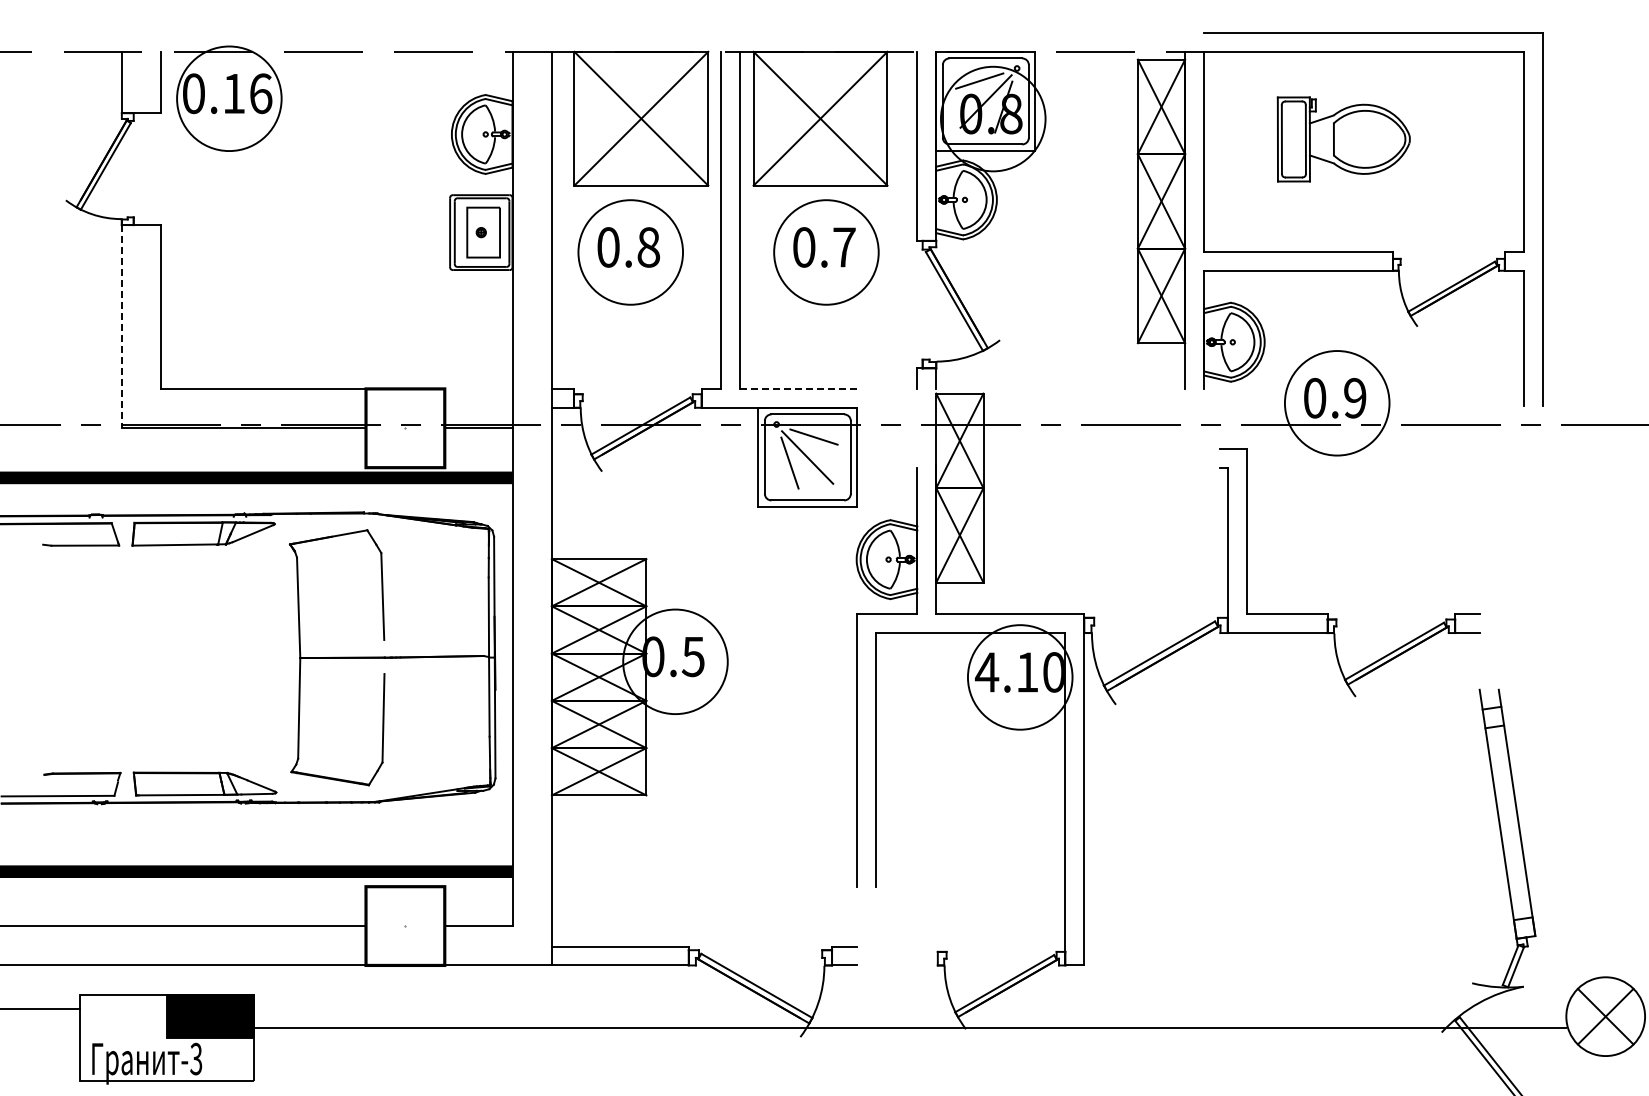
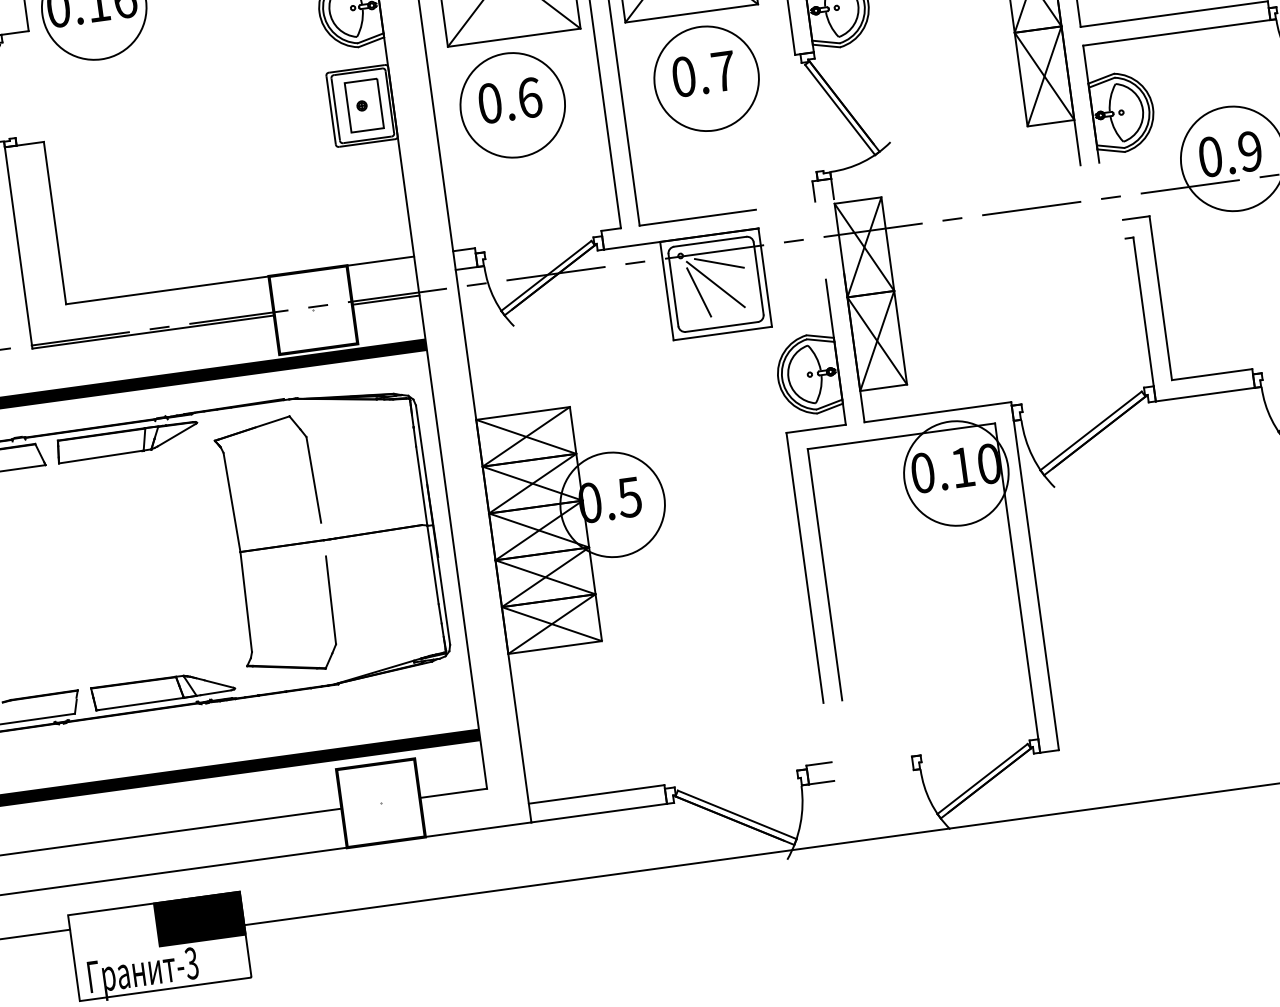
text: (648, 247) -> (529, 98), 0.8 -> 0.6
line: (121, 326) -> (18, 247), dashed -> solid
line: (478, 388) -> (380, 260), added
line: (798, 388) -> (697, 217), dashed -> solid
text: (986, 672) -> (922, 473), 4.10 -> 0.10

